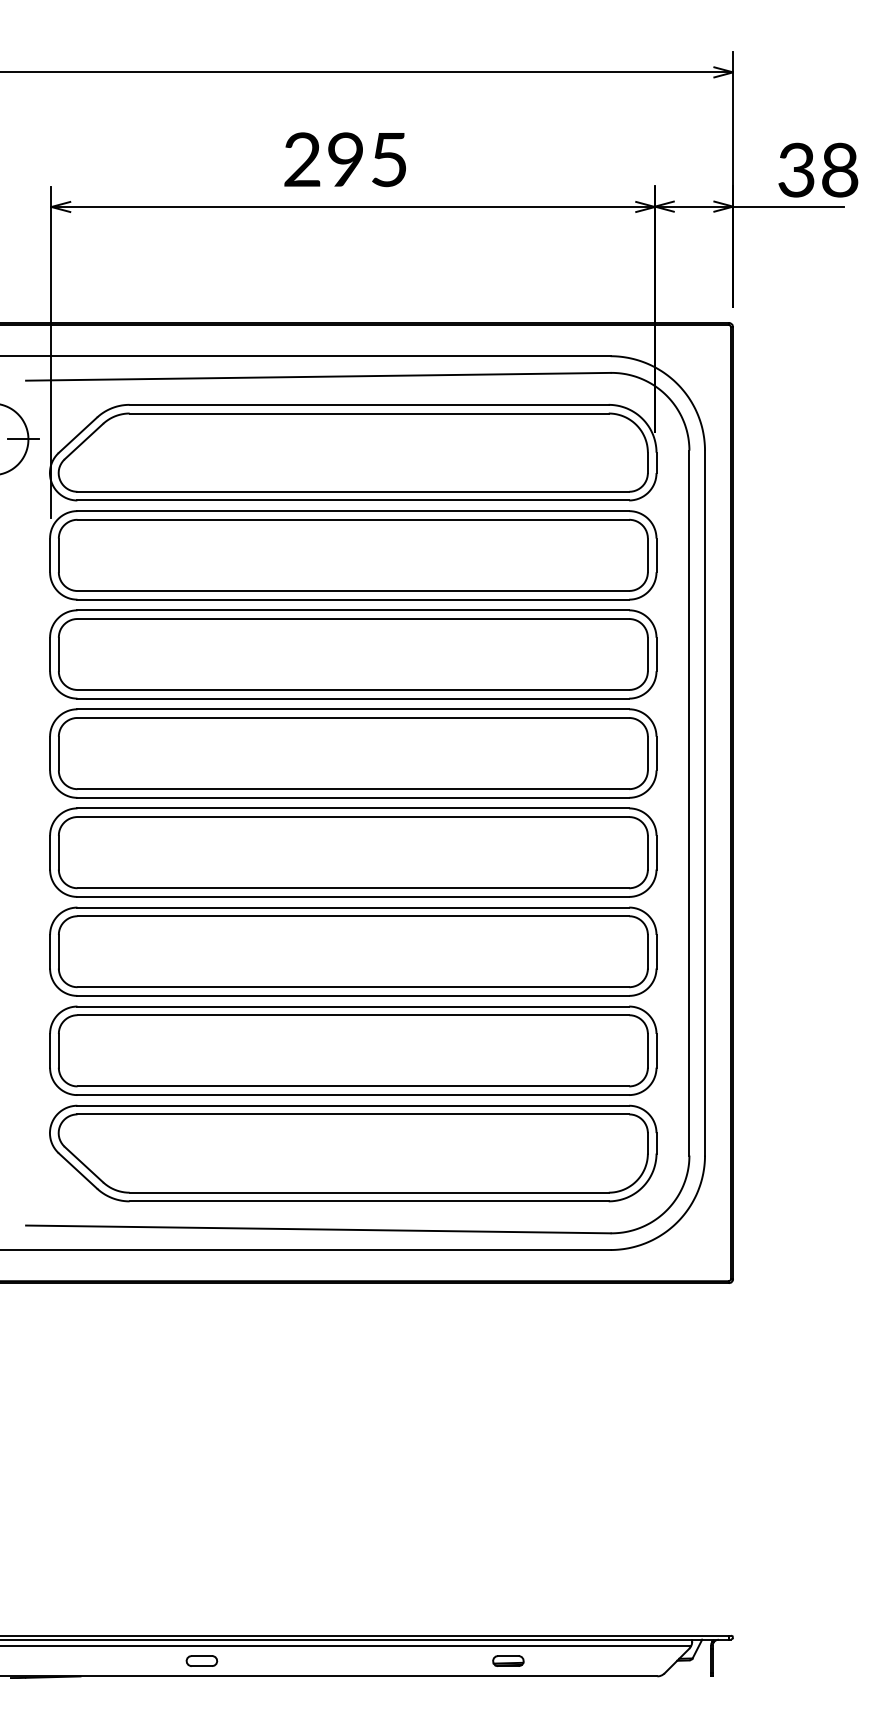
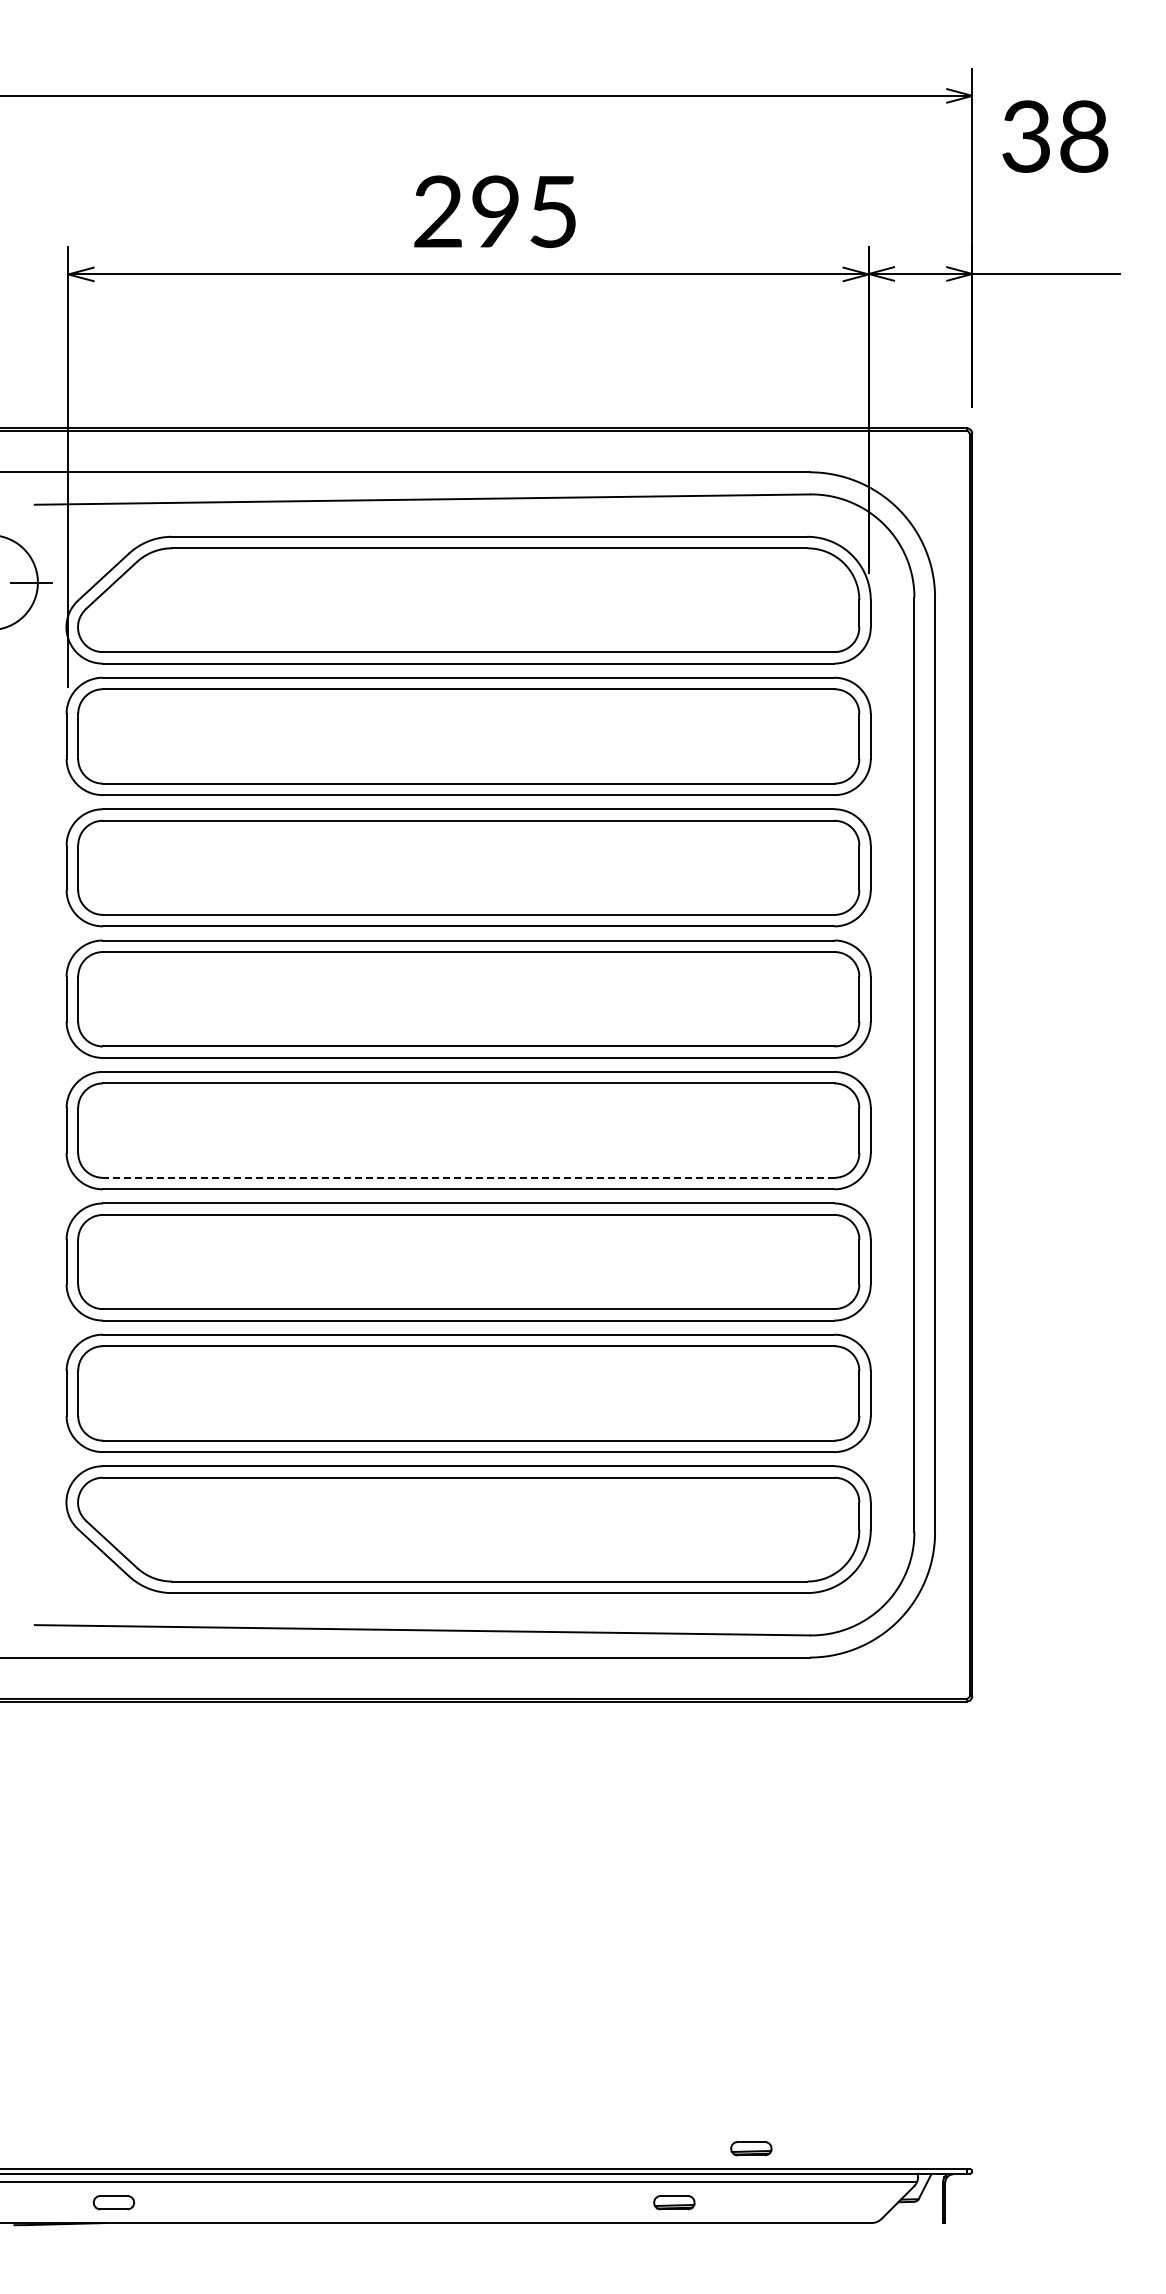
text: (344, 159) -> (494, 211), moved
text: (818, 170) -> (1055, 136), moved
line: (353, 888) -> (468, 1177), solid -> dashed
part: (566, 1620) -> (751, 2148), added
part: (201, 1660) -> (113, 2202), moved

